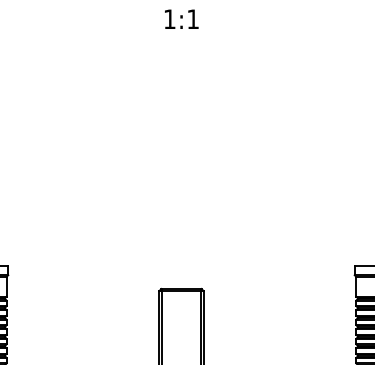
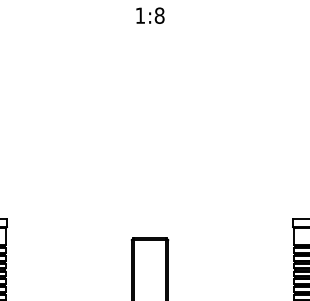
text: (193, 19) -> (159, 15), 1:1 -> 1:8

